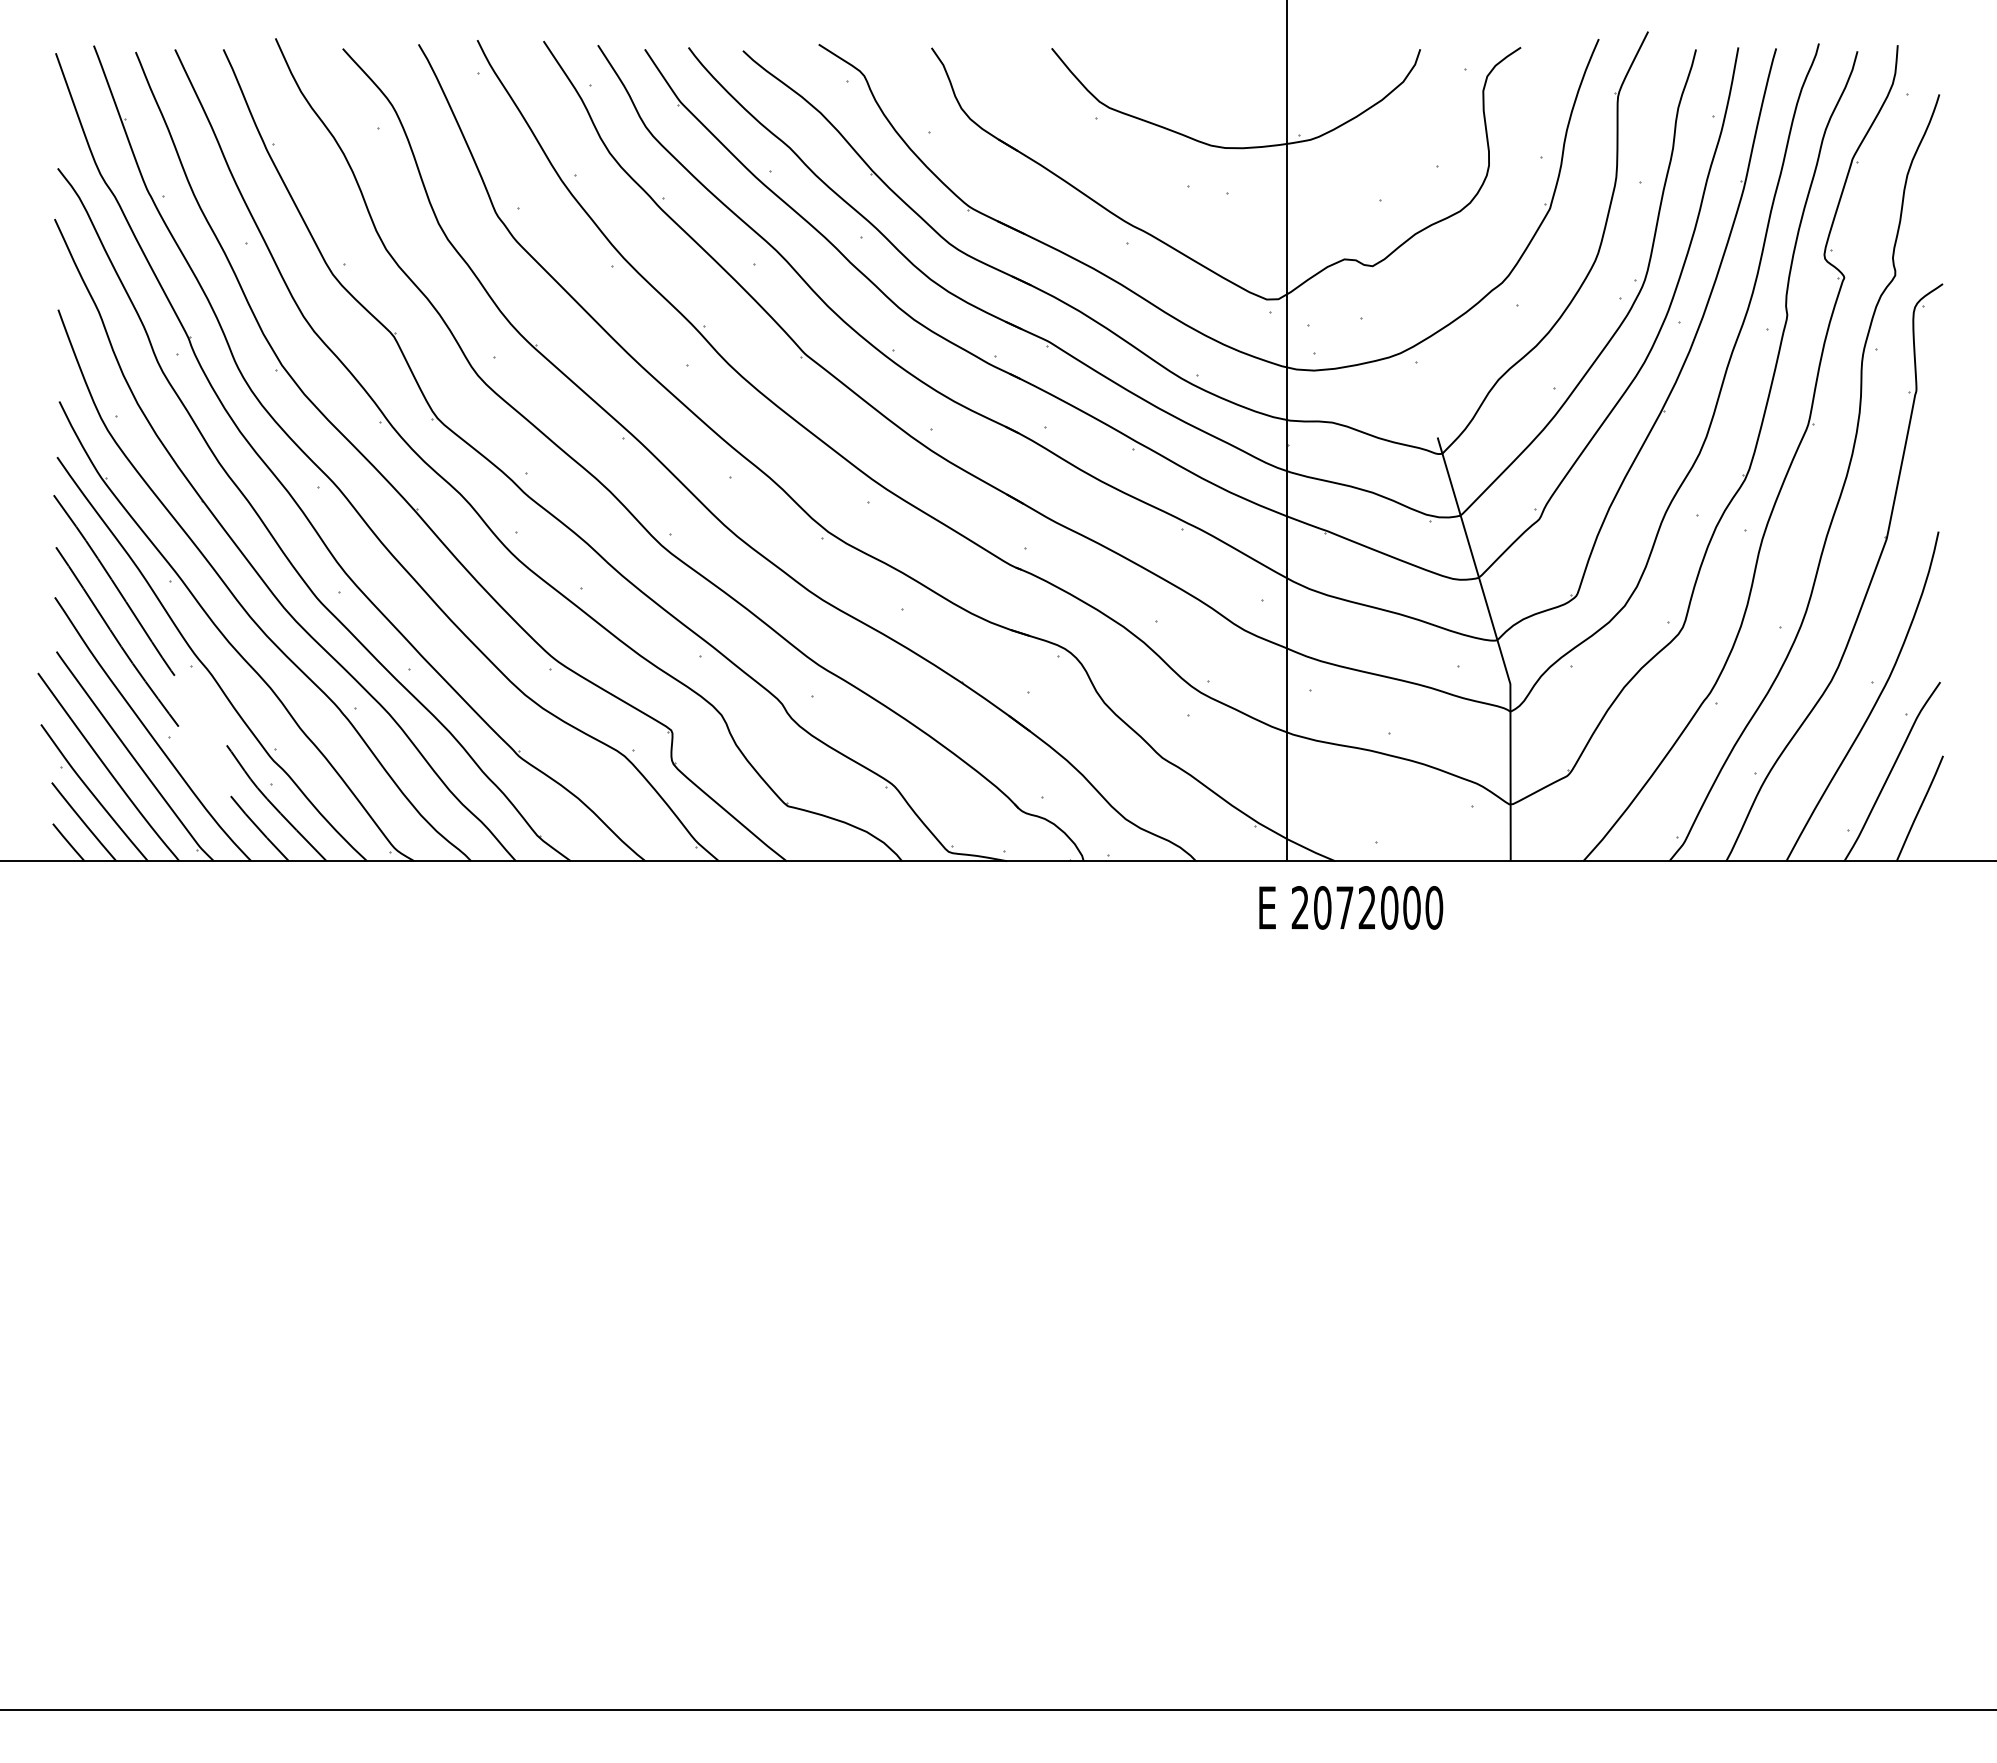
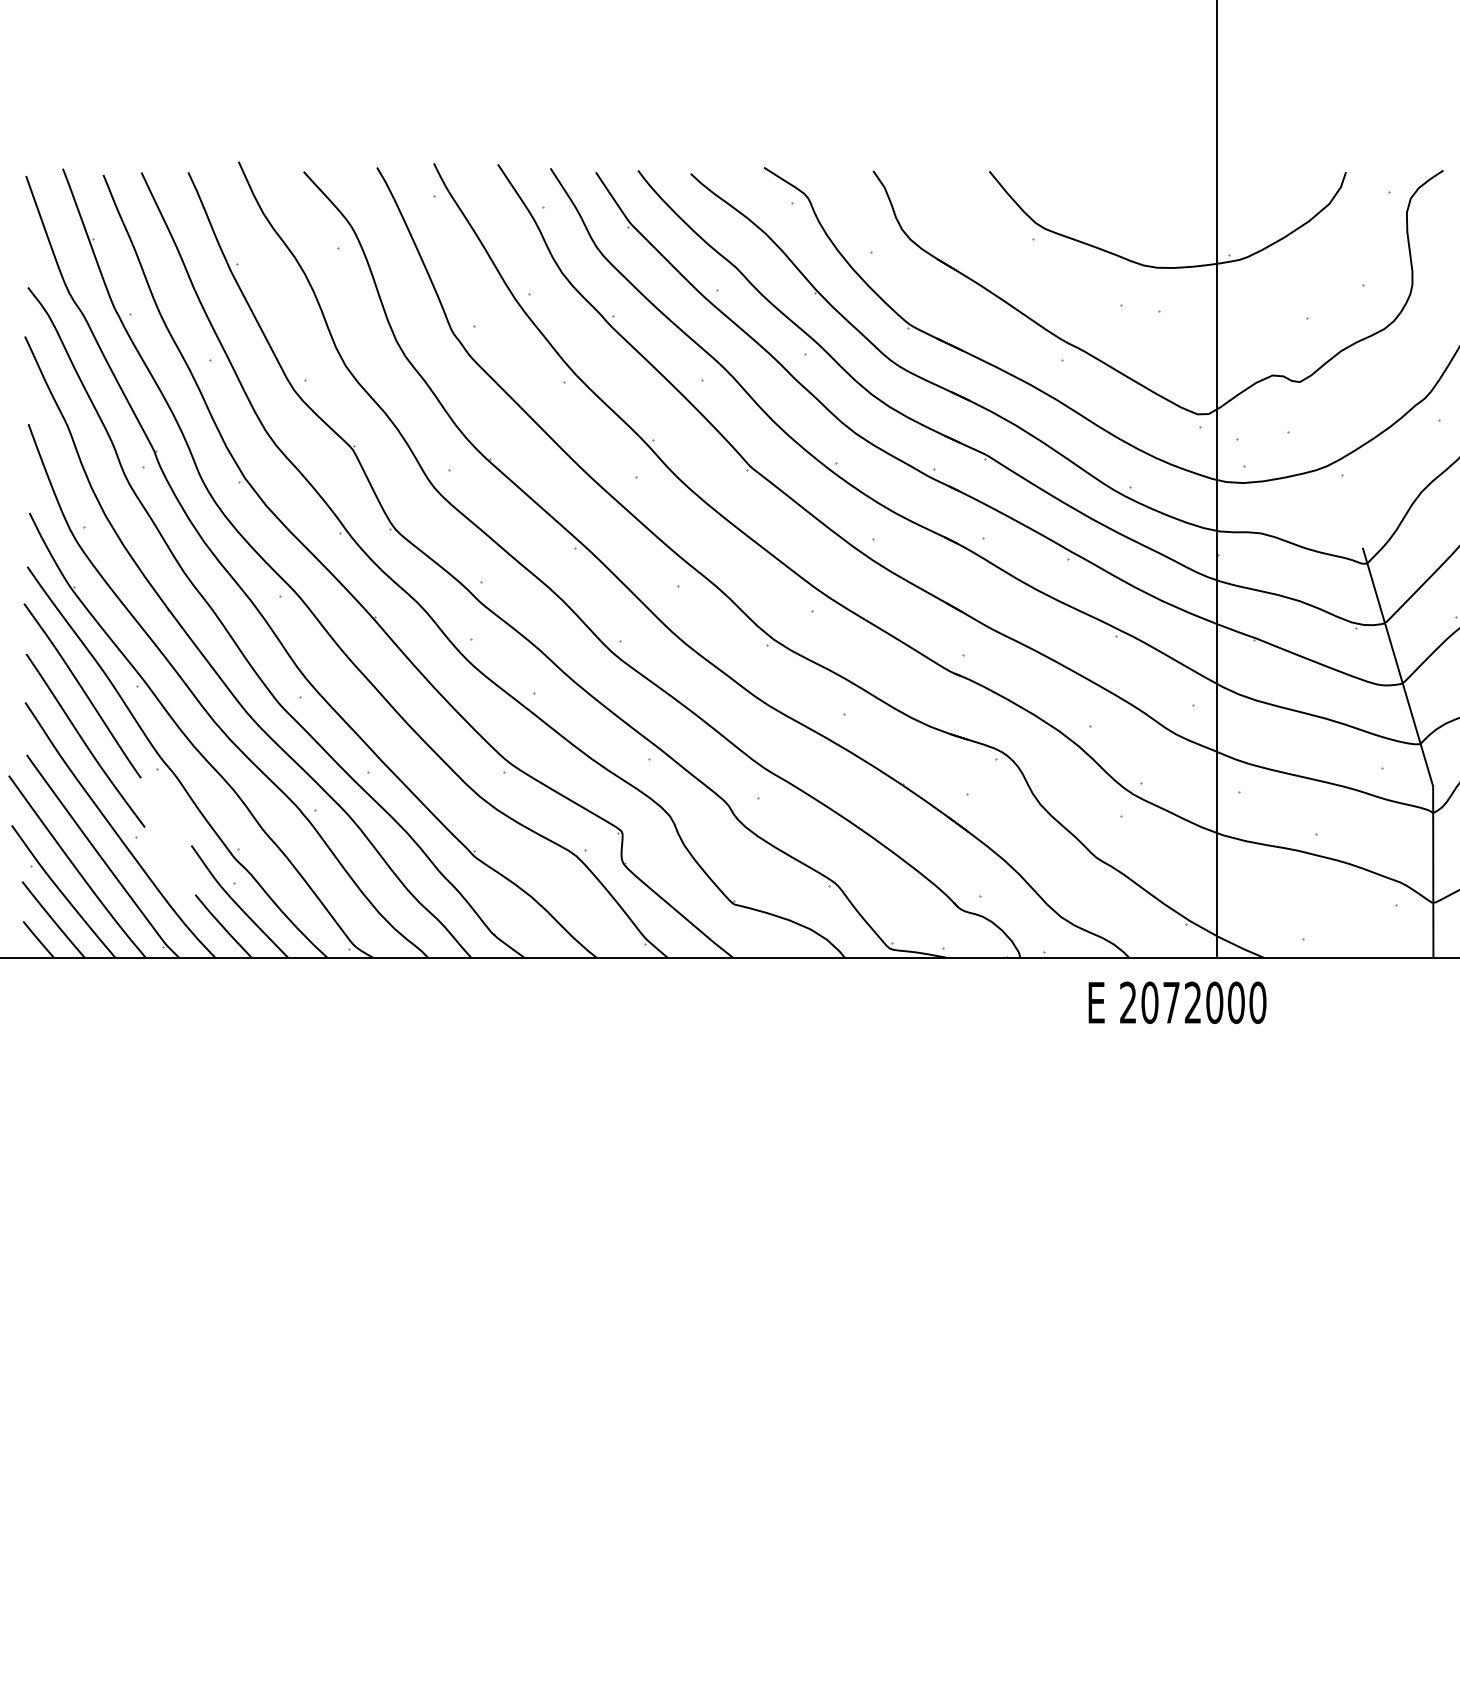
text: (1351, 907) -> (1177, 1002), moved

